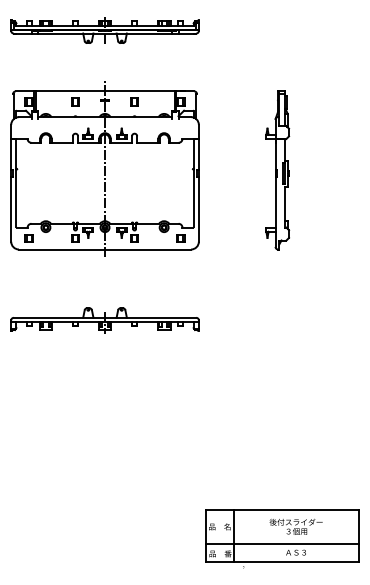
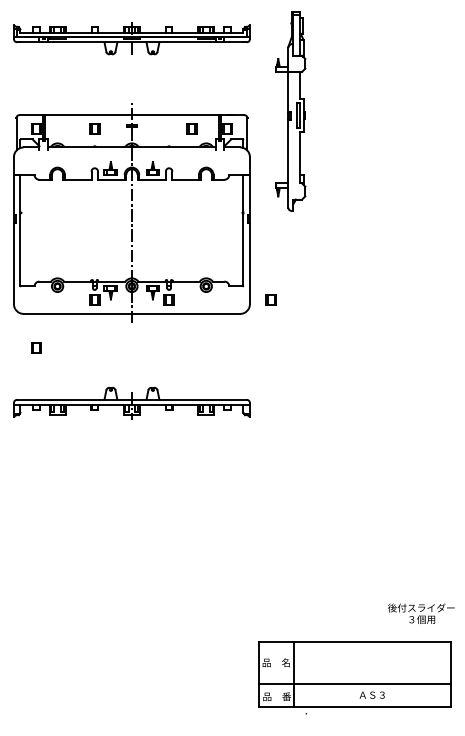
part: (134, 102) -> (191, 128), moved
part: (277, 170) -> (290, 111), moved
part: (29, 238) -> (36, 347), moved
part: (180, 238) -> (270, 299), moved
text: (296, 526) -> (421, 613), moved

